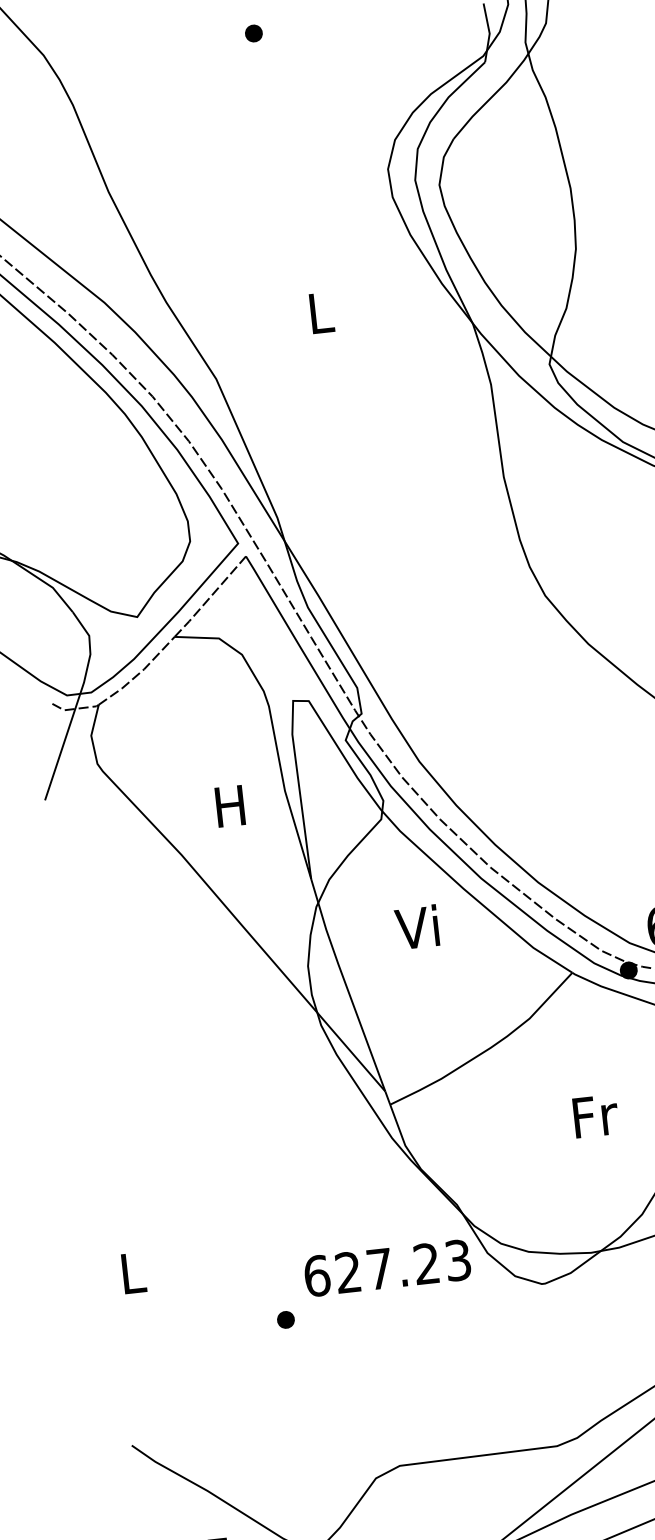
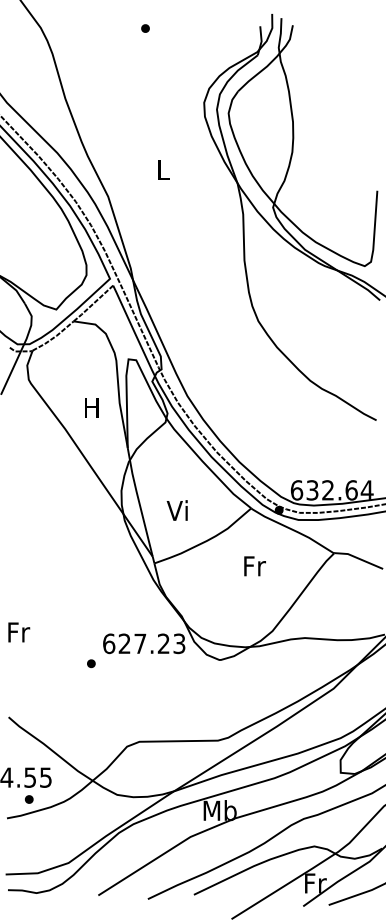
text: (415, 927) -> (176, 510), moved
text: (594, 1116) -> (254, 566), moved
text: (134, 1273) -> (19, 632), L -> Fr

